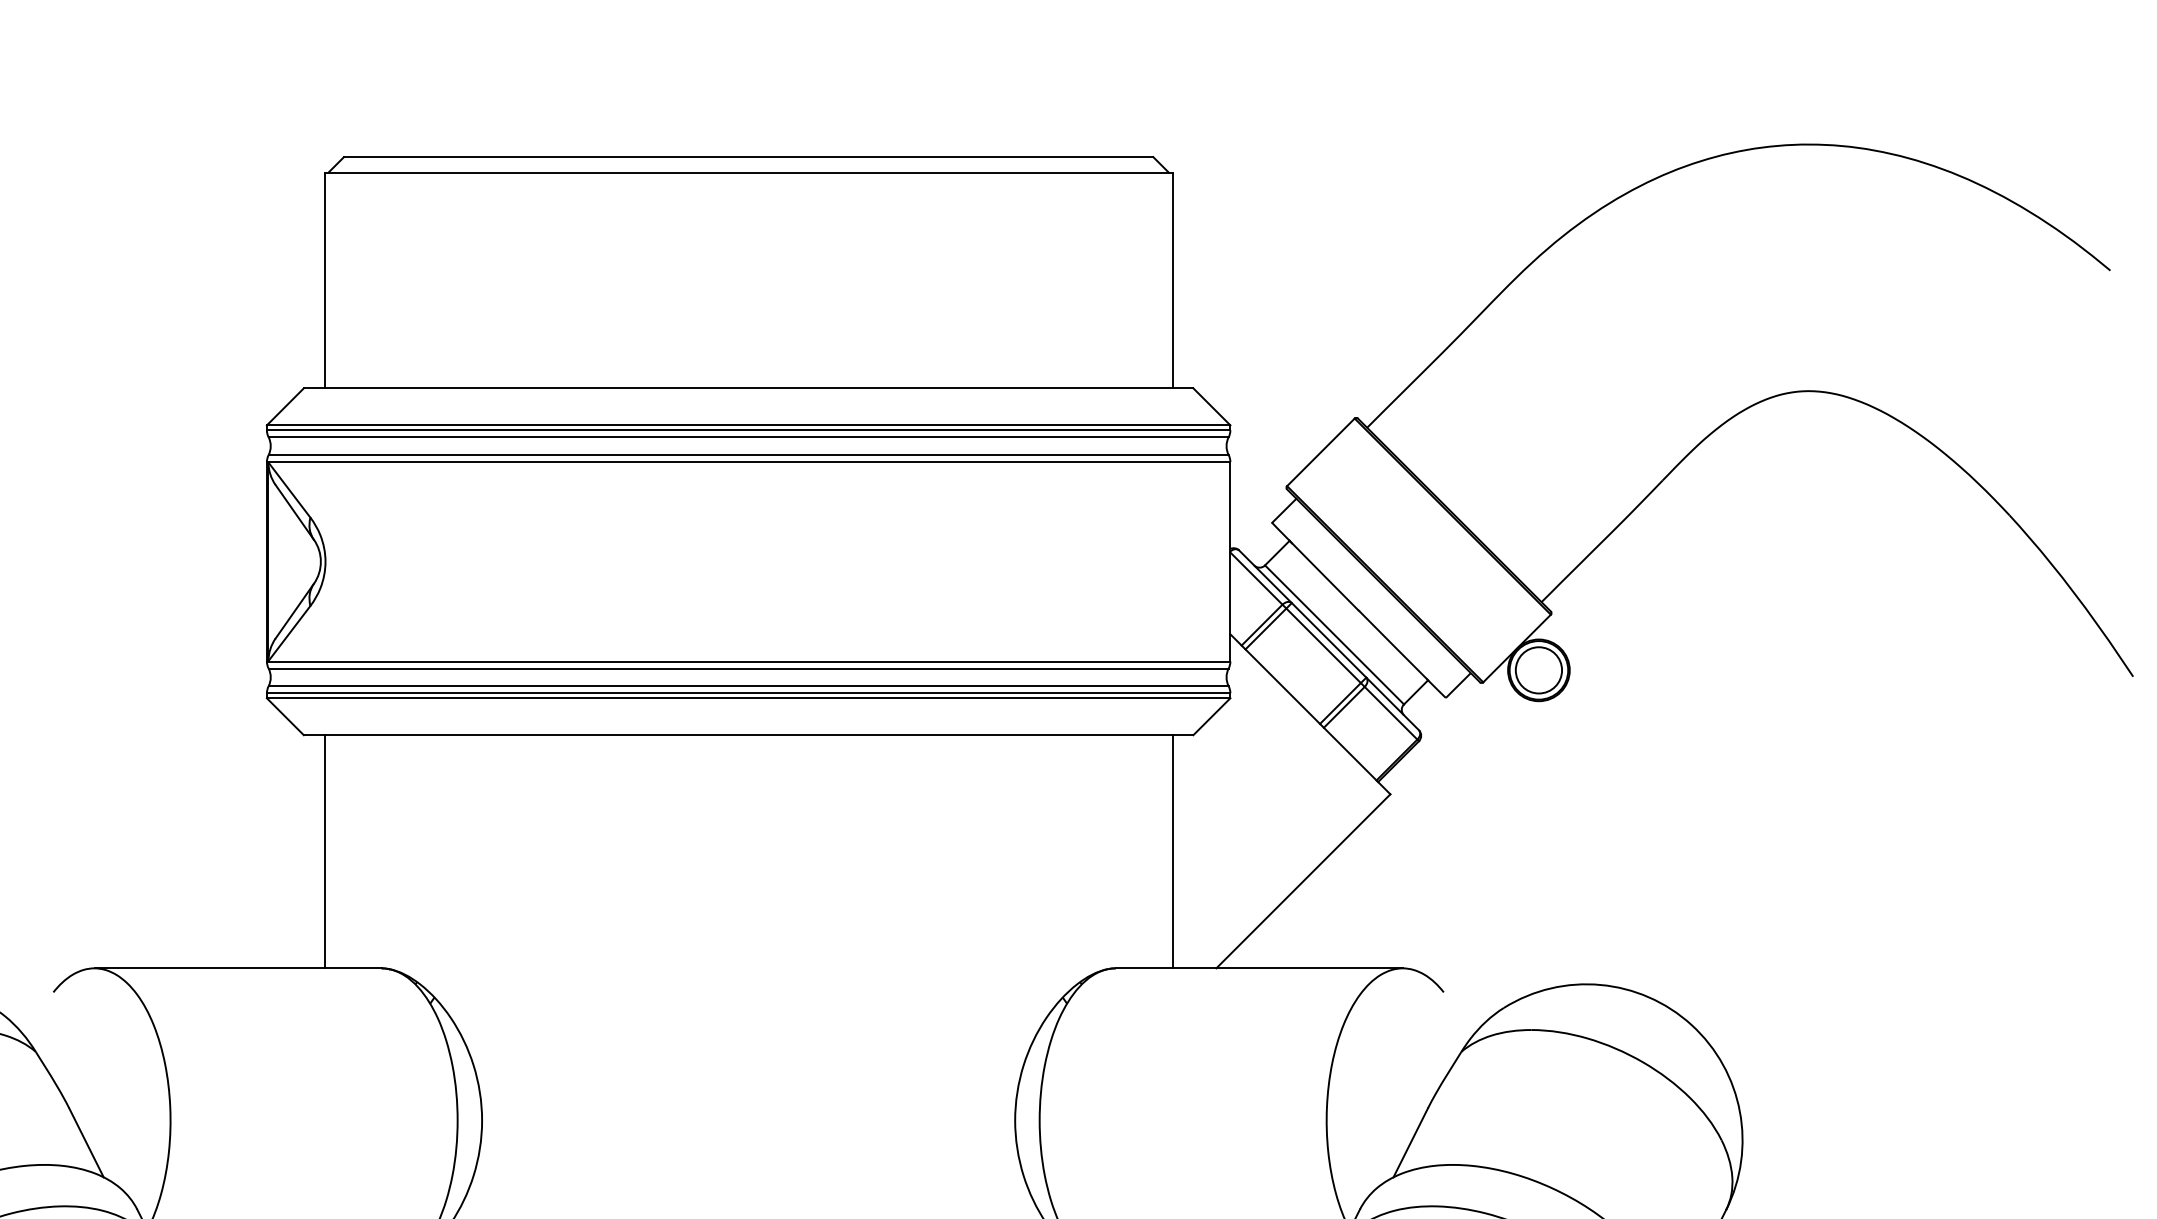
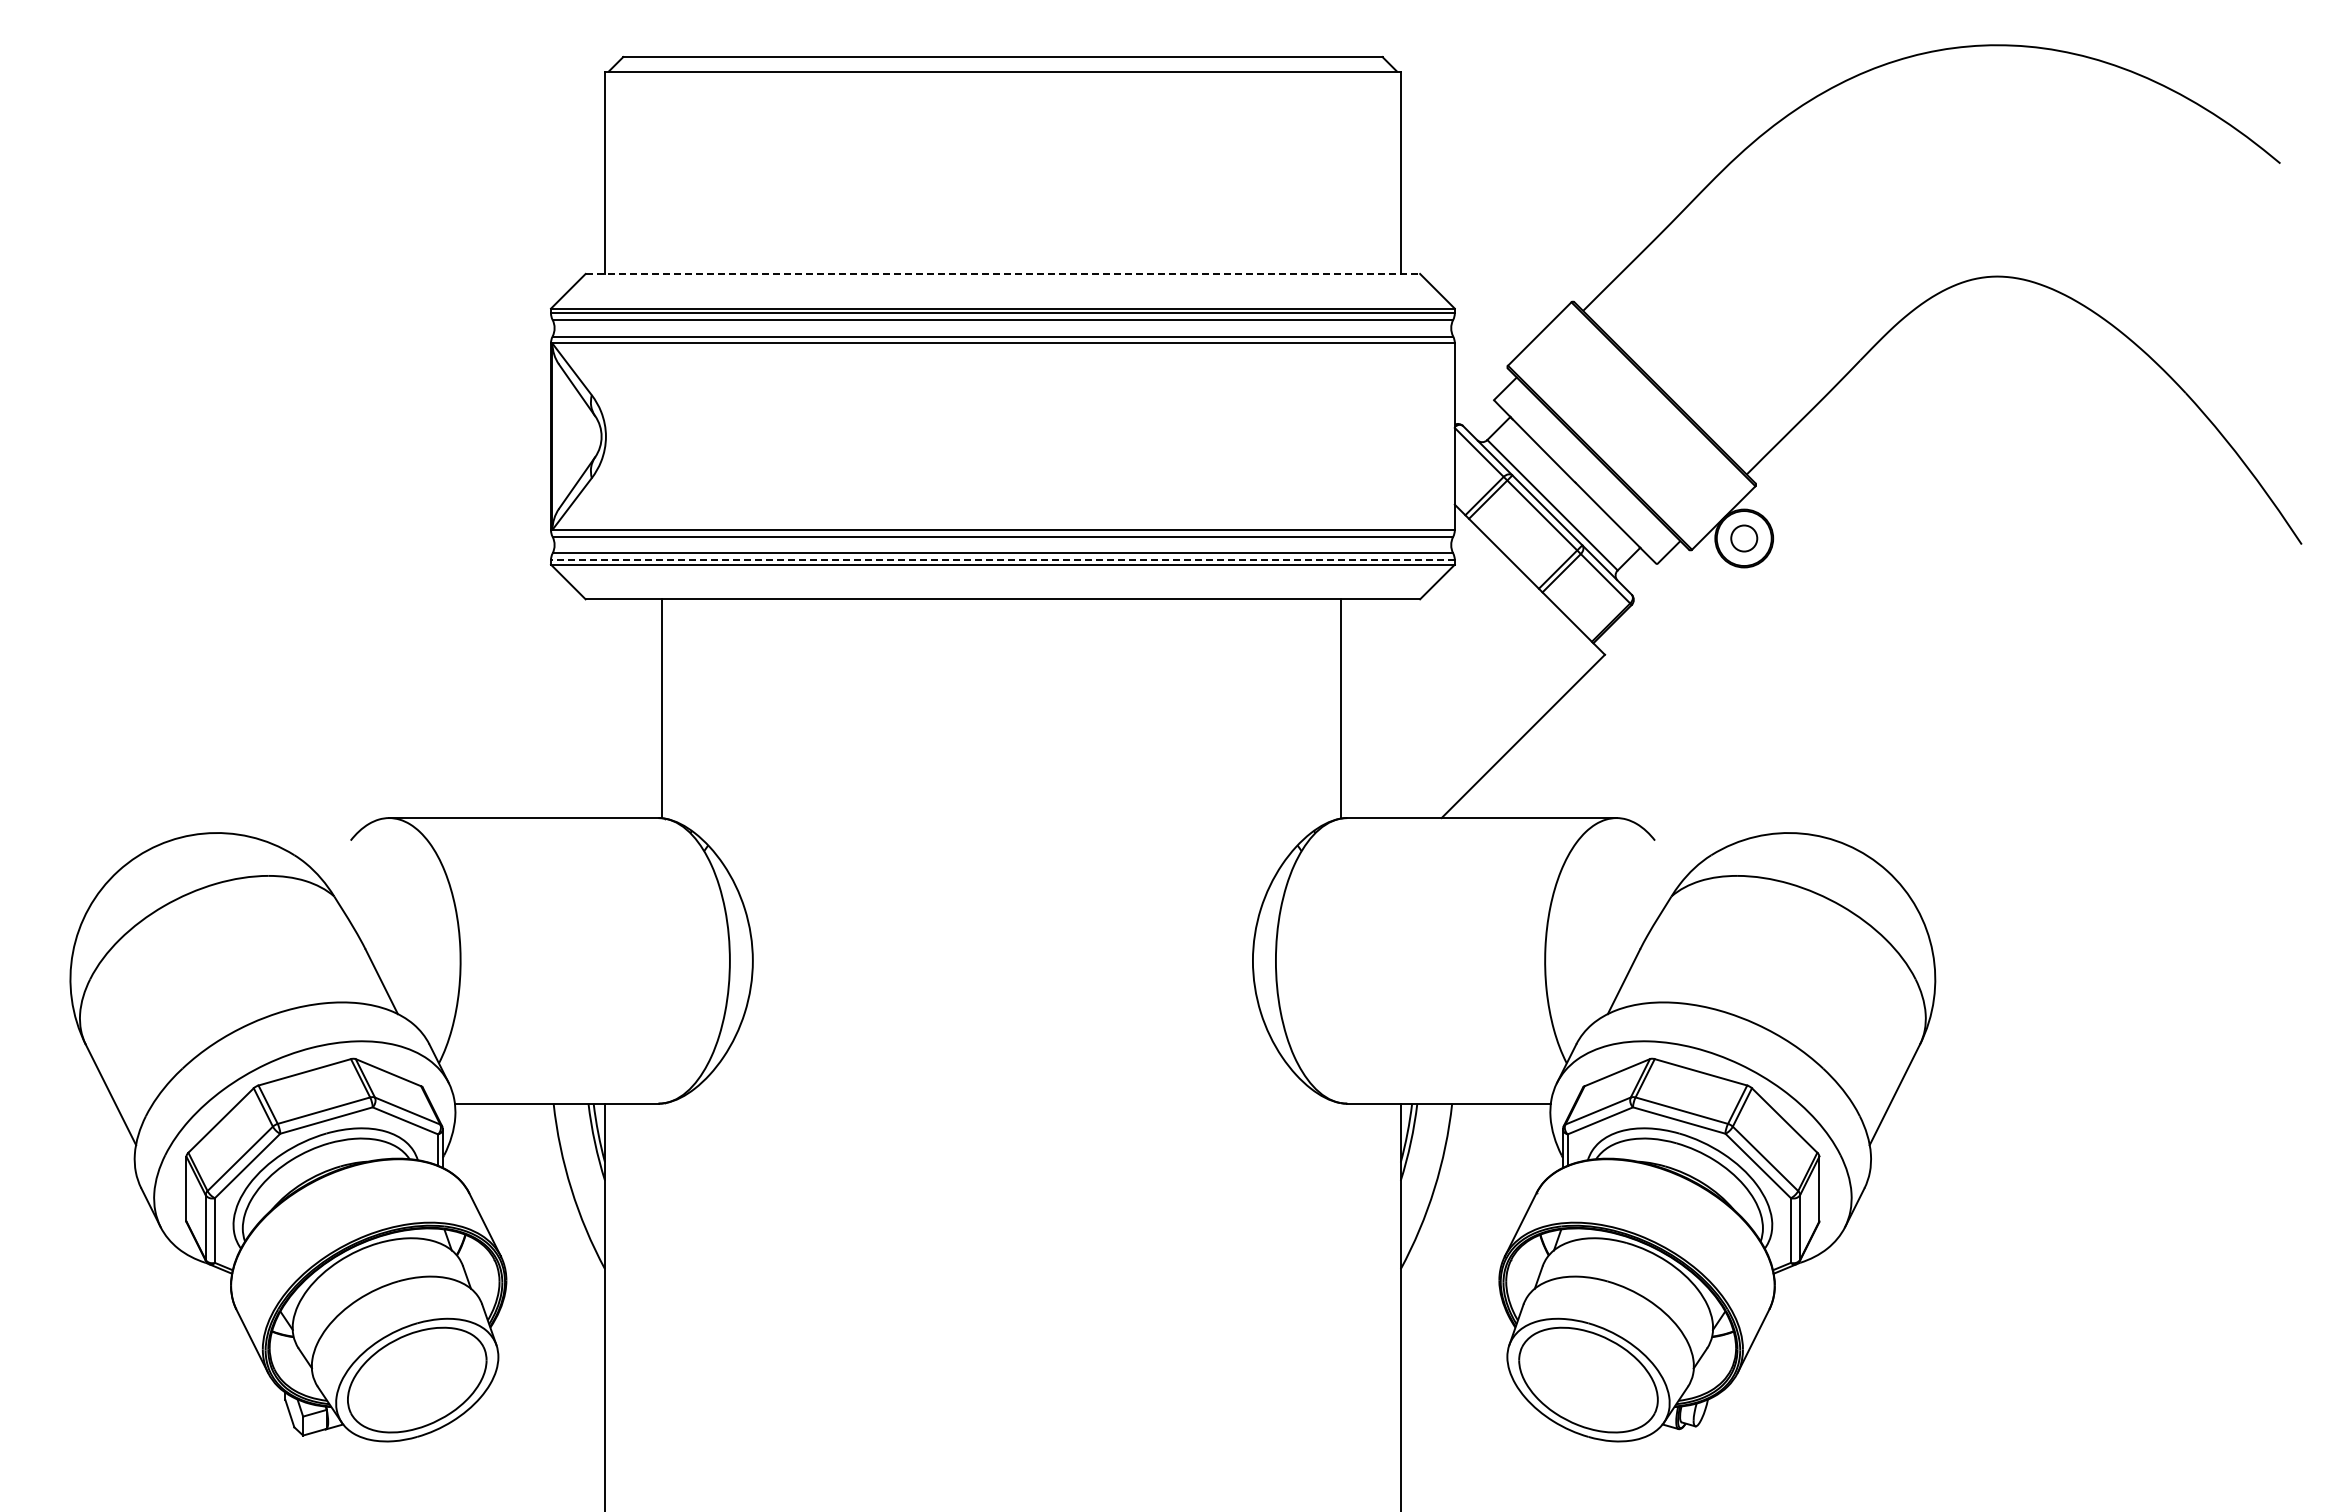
line: (749, 387) -> (1003, 273), solid -> dashed
circle: (1538, 670) -> (1743, 538), size x0.6
line: (748, 693) -> (1002, 560), solid -> dashed
line: (325, 851) -> (662, 708), moved
line: (1172, 851) -> (1340, 708), moved

